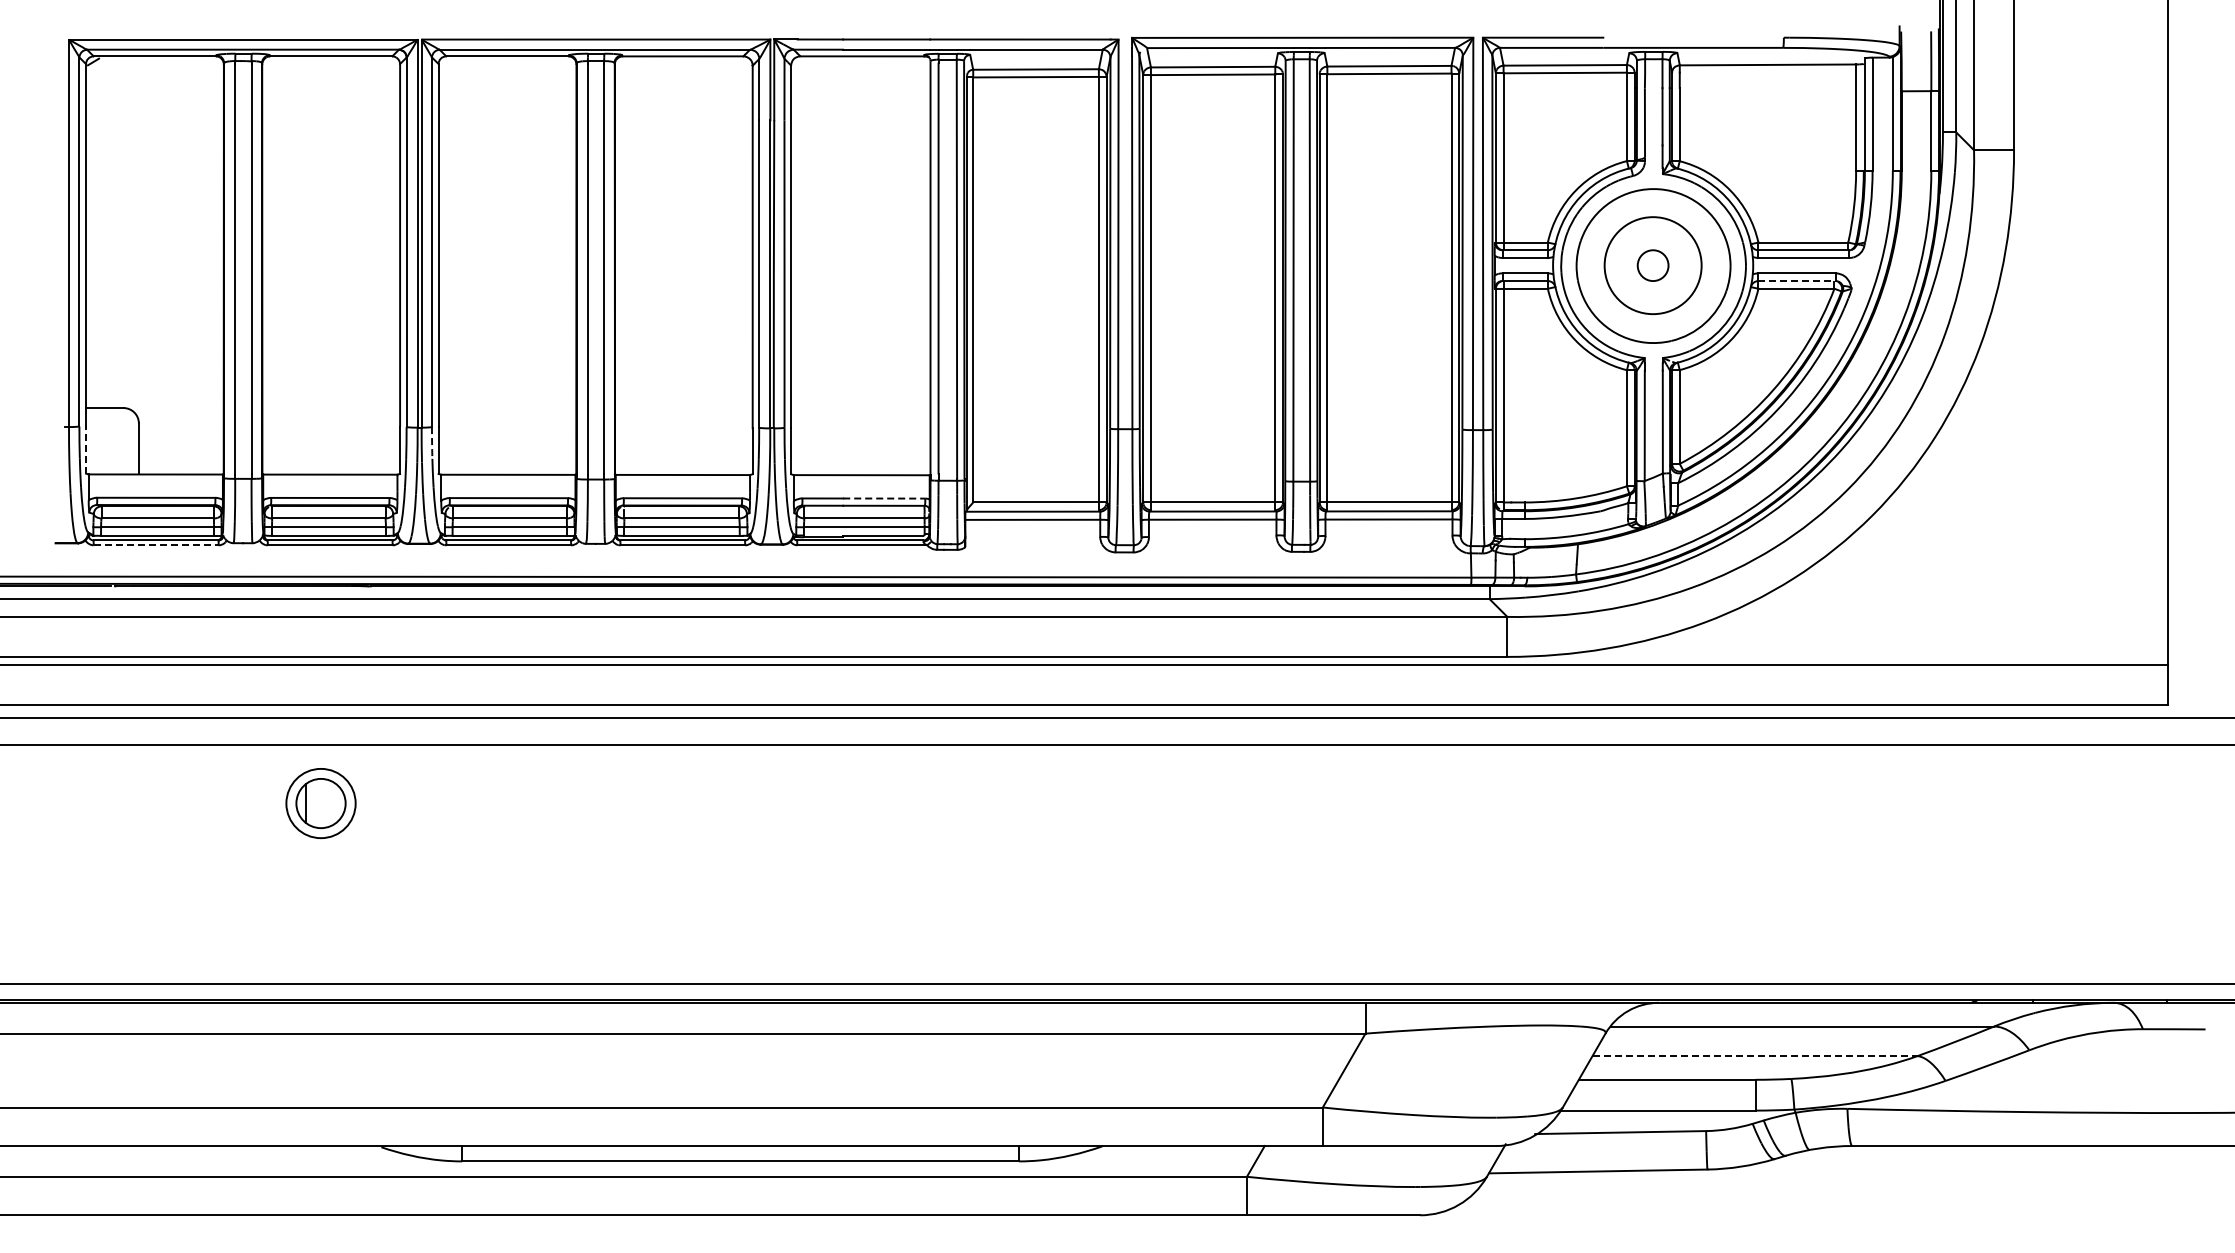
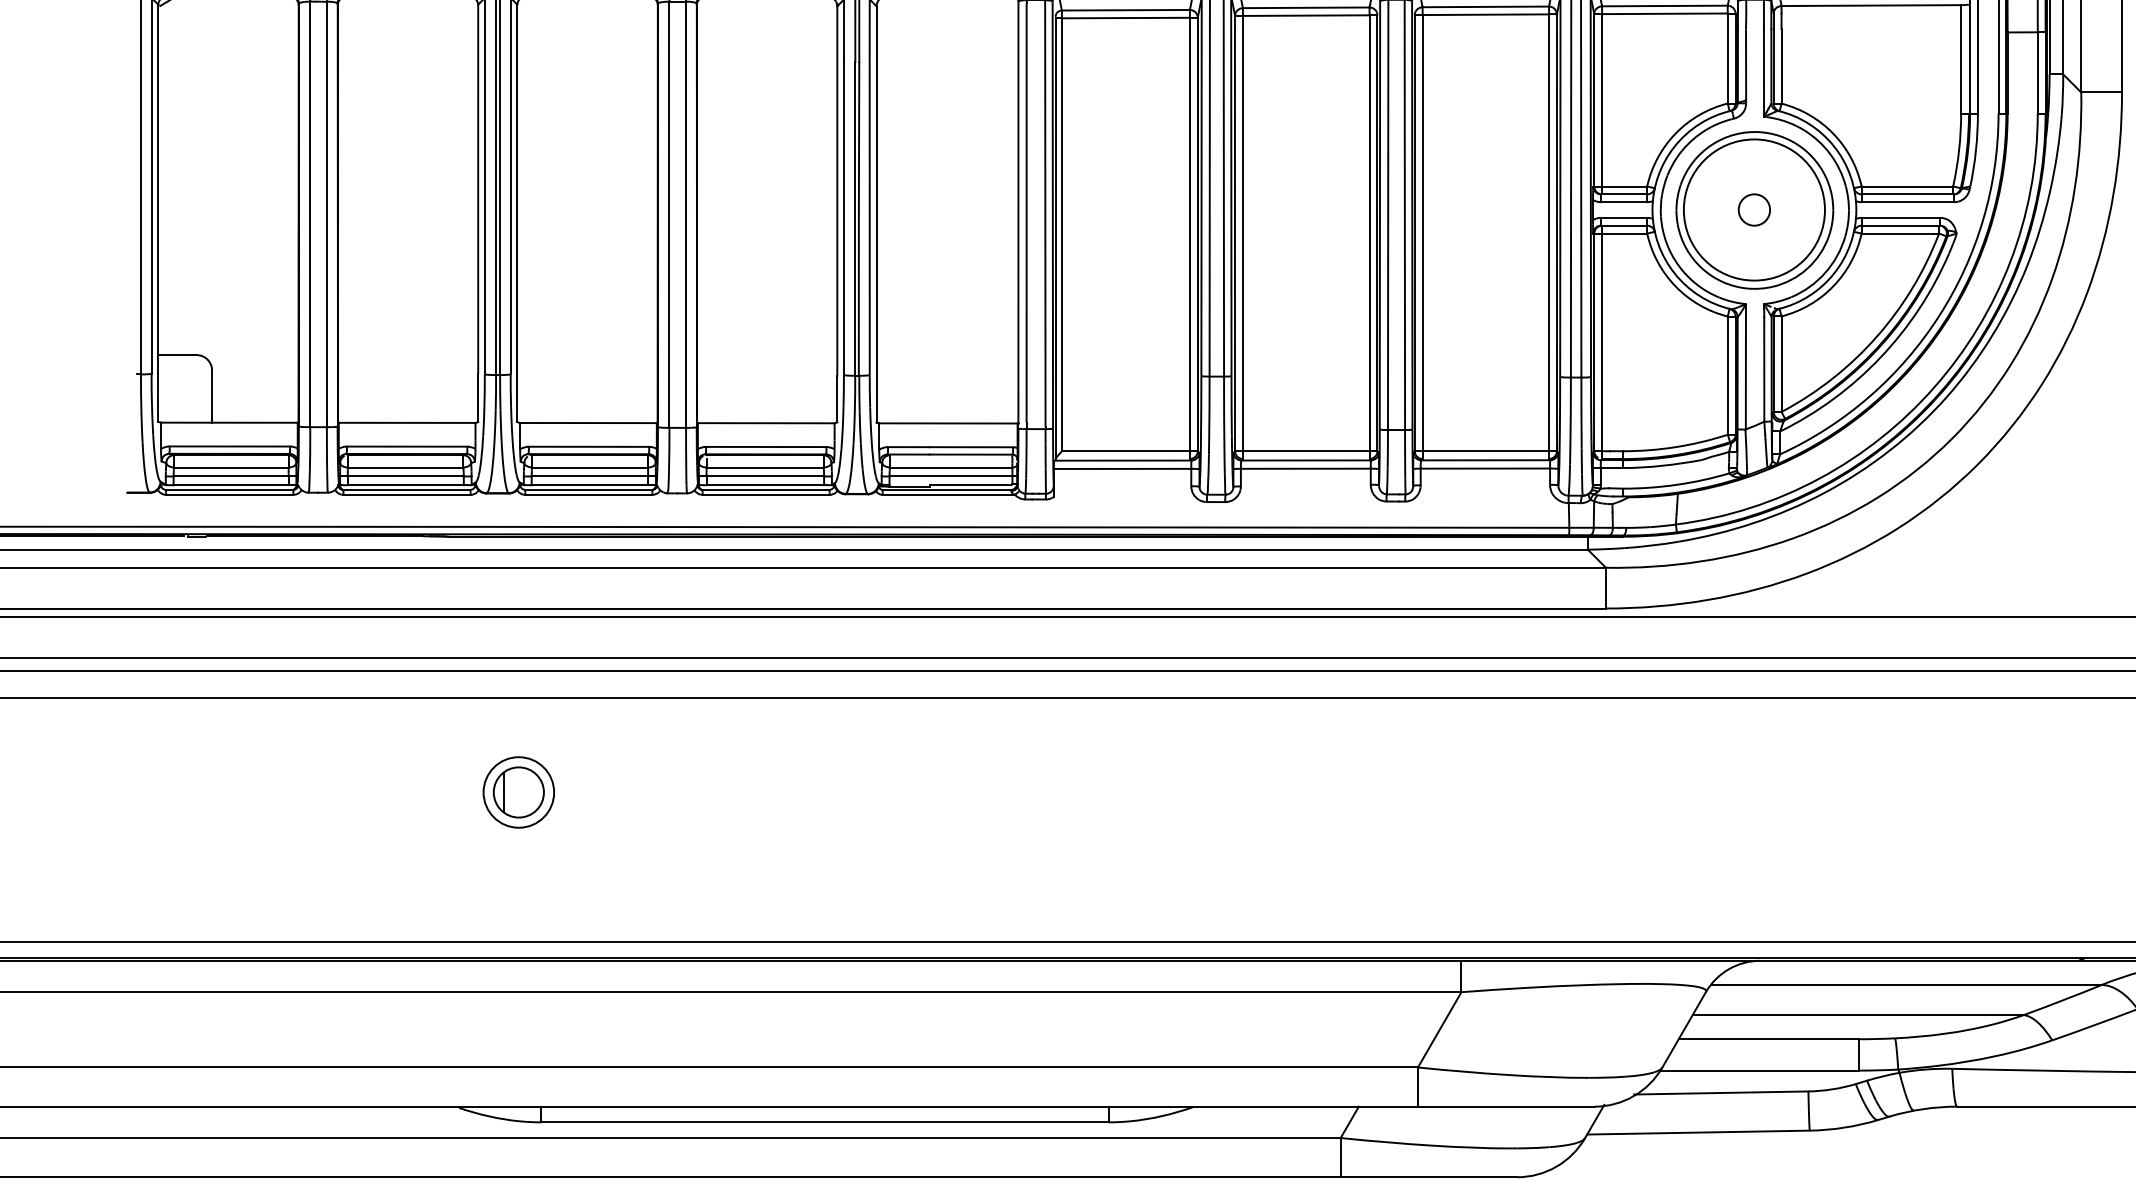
circle: (1652, 265) -> (1753, 209), size x1.43
line: (1797, 281) -> (1901, 226), dashed -> solid
arc: (432, 442) -> (511, 390), dashed -> solid
line: (86, 450) -> (158, 398), dashed -> solid
line: (884, 498) -> (971, 447), dashed -> solid
line: (156, 545) -> (230, 495), dashed -> solid
part: (320, 803) -> (518, 792), moved
line: (1755, 1056) -> (1858, 1015), dashed -> solid

